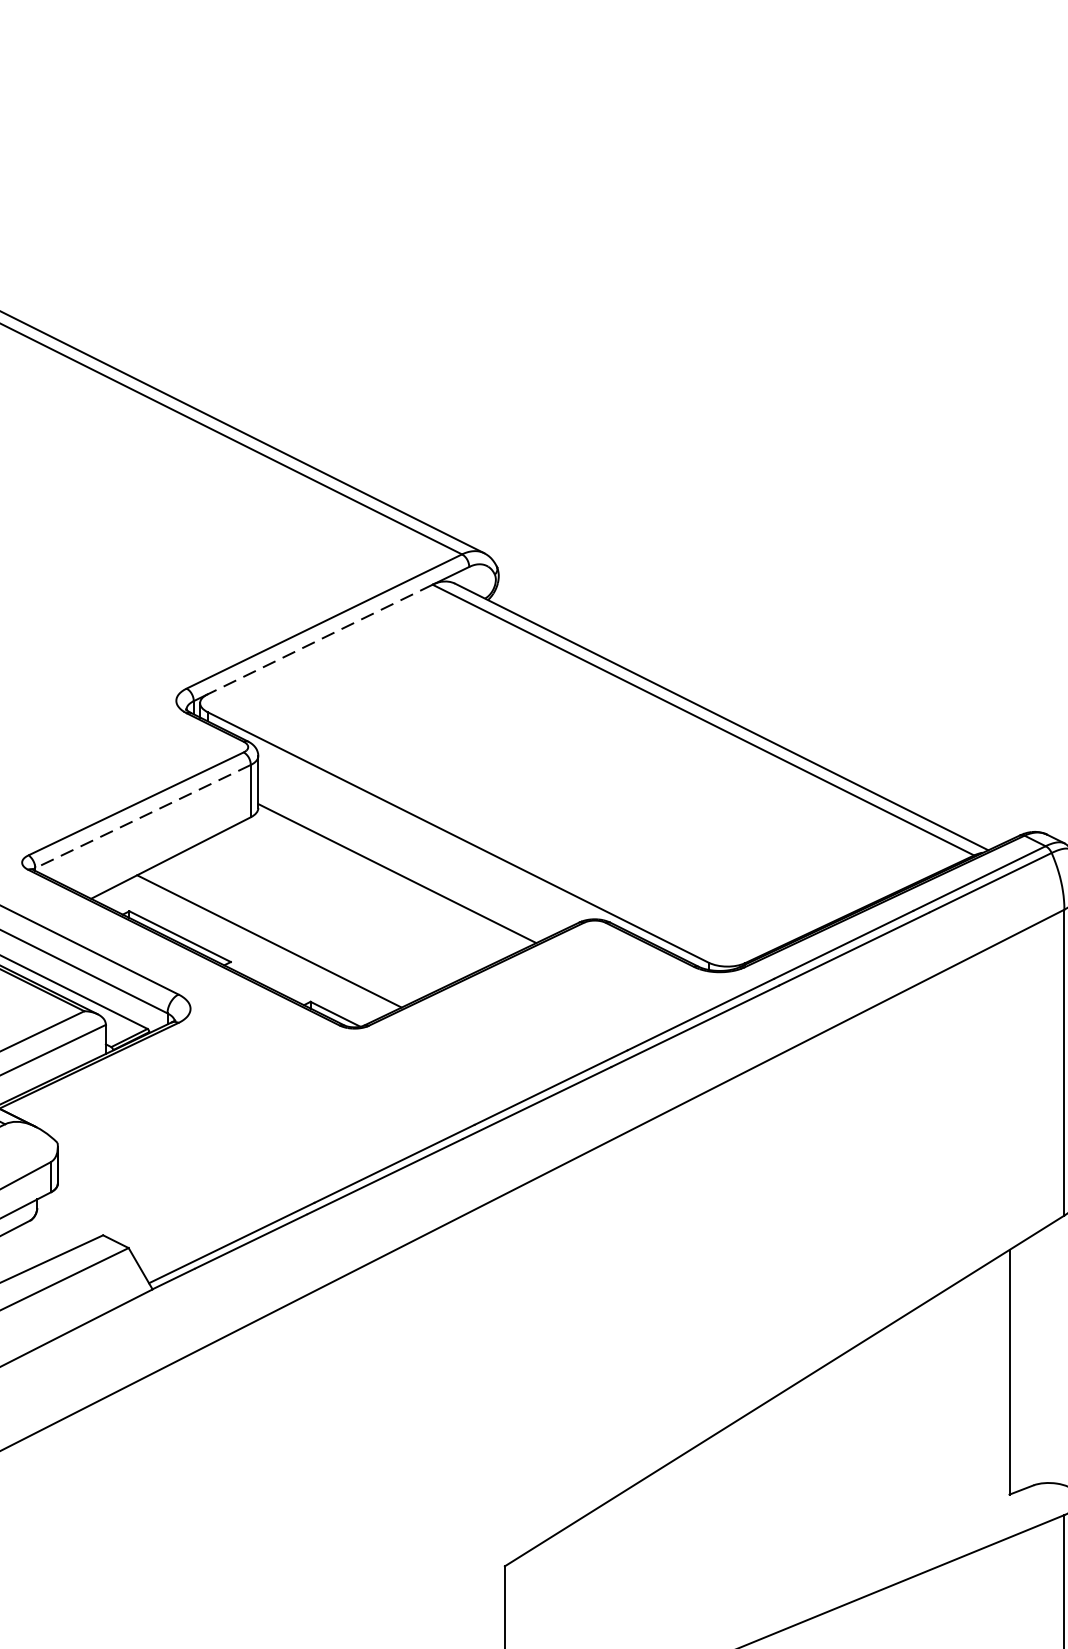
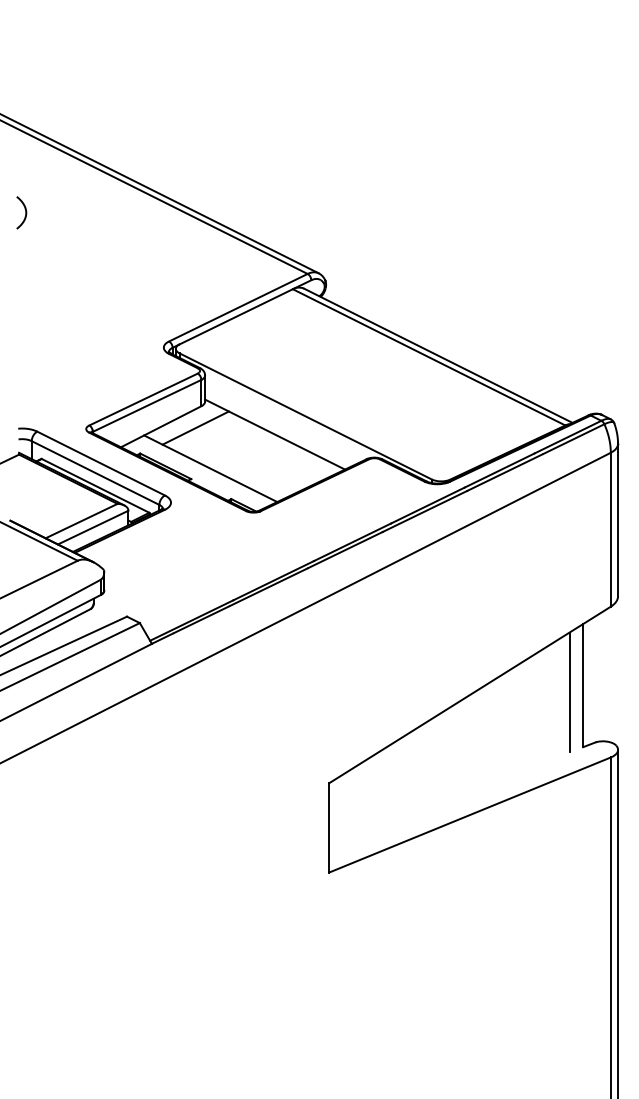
line: (318, 640) -> (235, 317), dashed -> solid
line: (141, 817) -> (146, 406), dashed -> solid
line: (239, 859) -> (195, 427), added
line: (982, 1385) -> (569, 692), added

